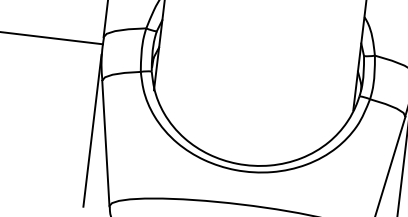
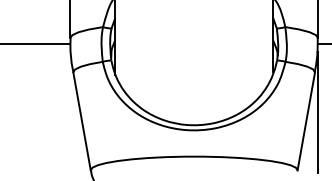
line: (92, 130) -> (70, 112), removed

